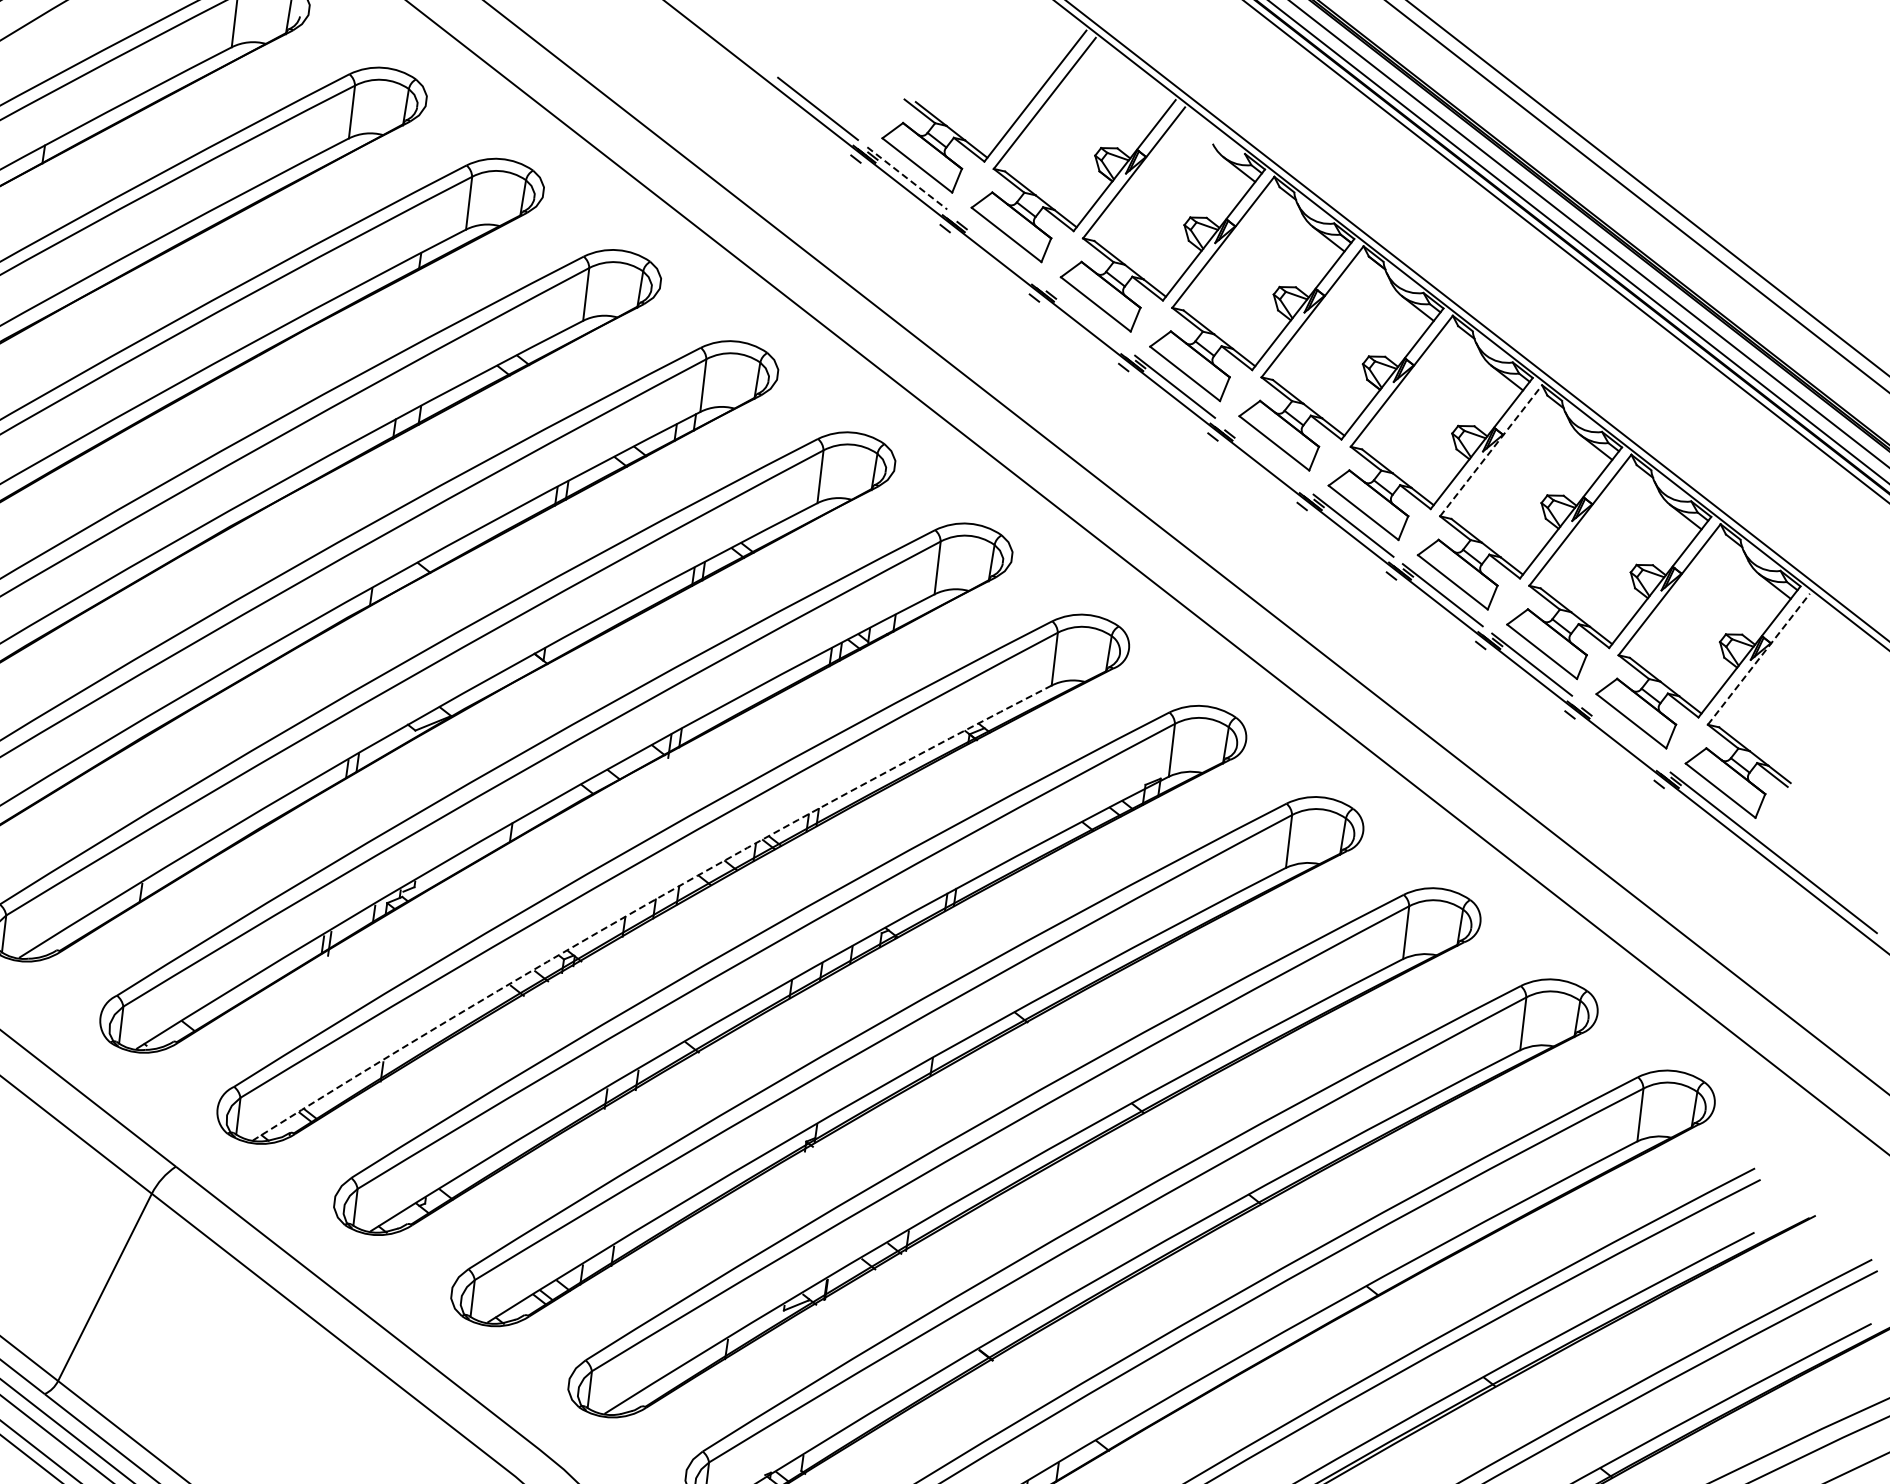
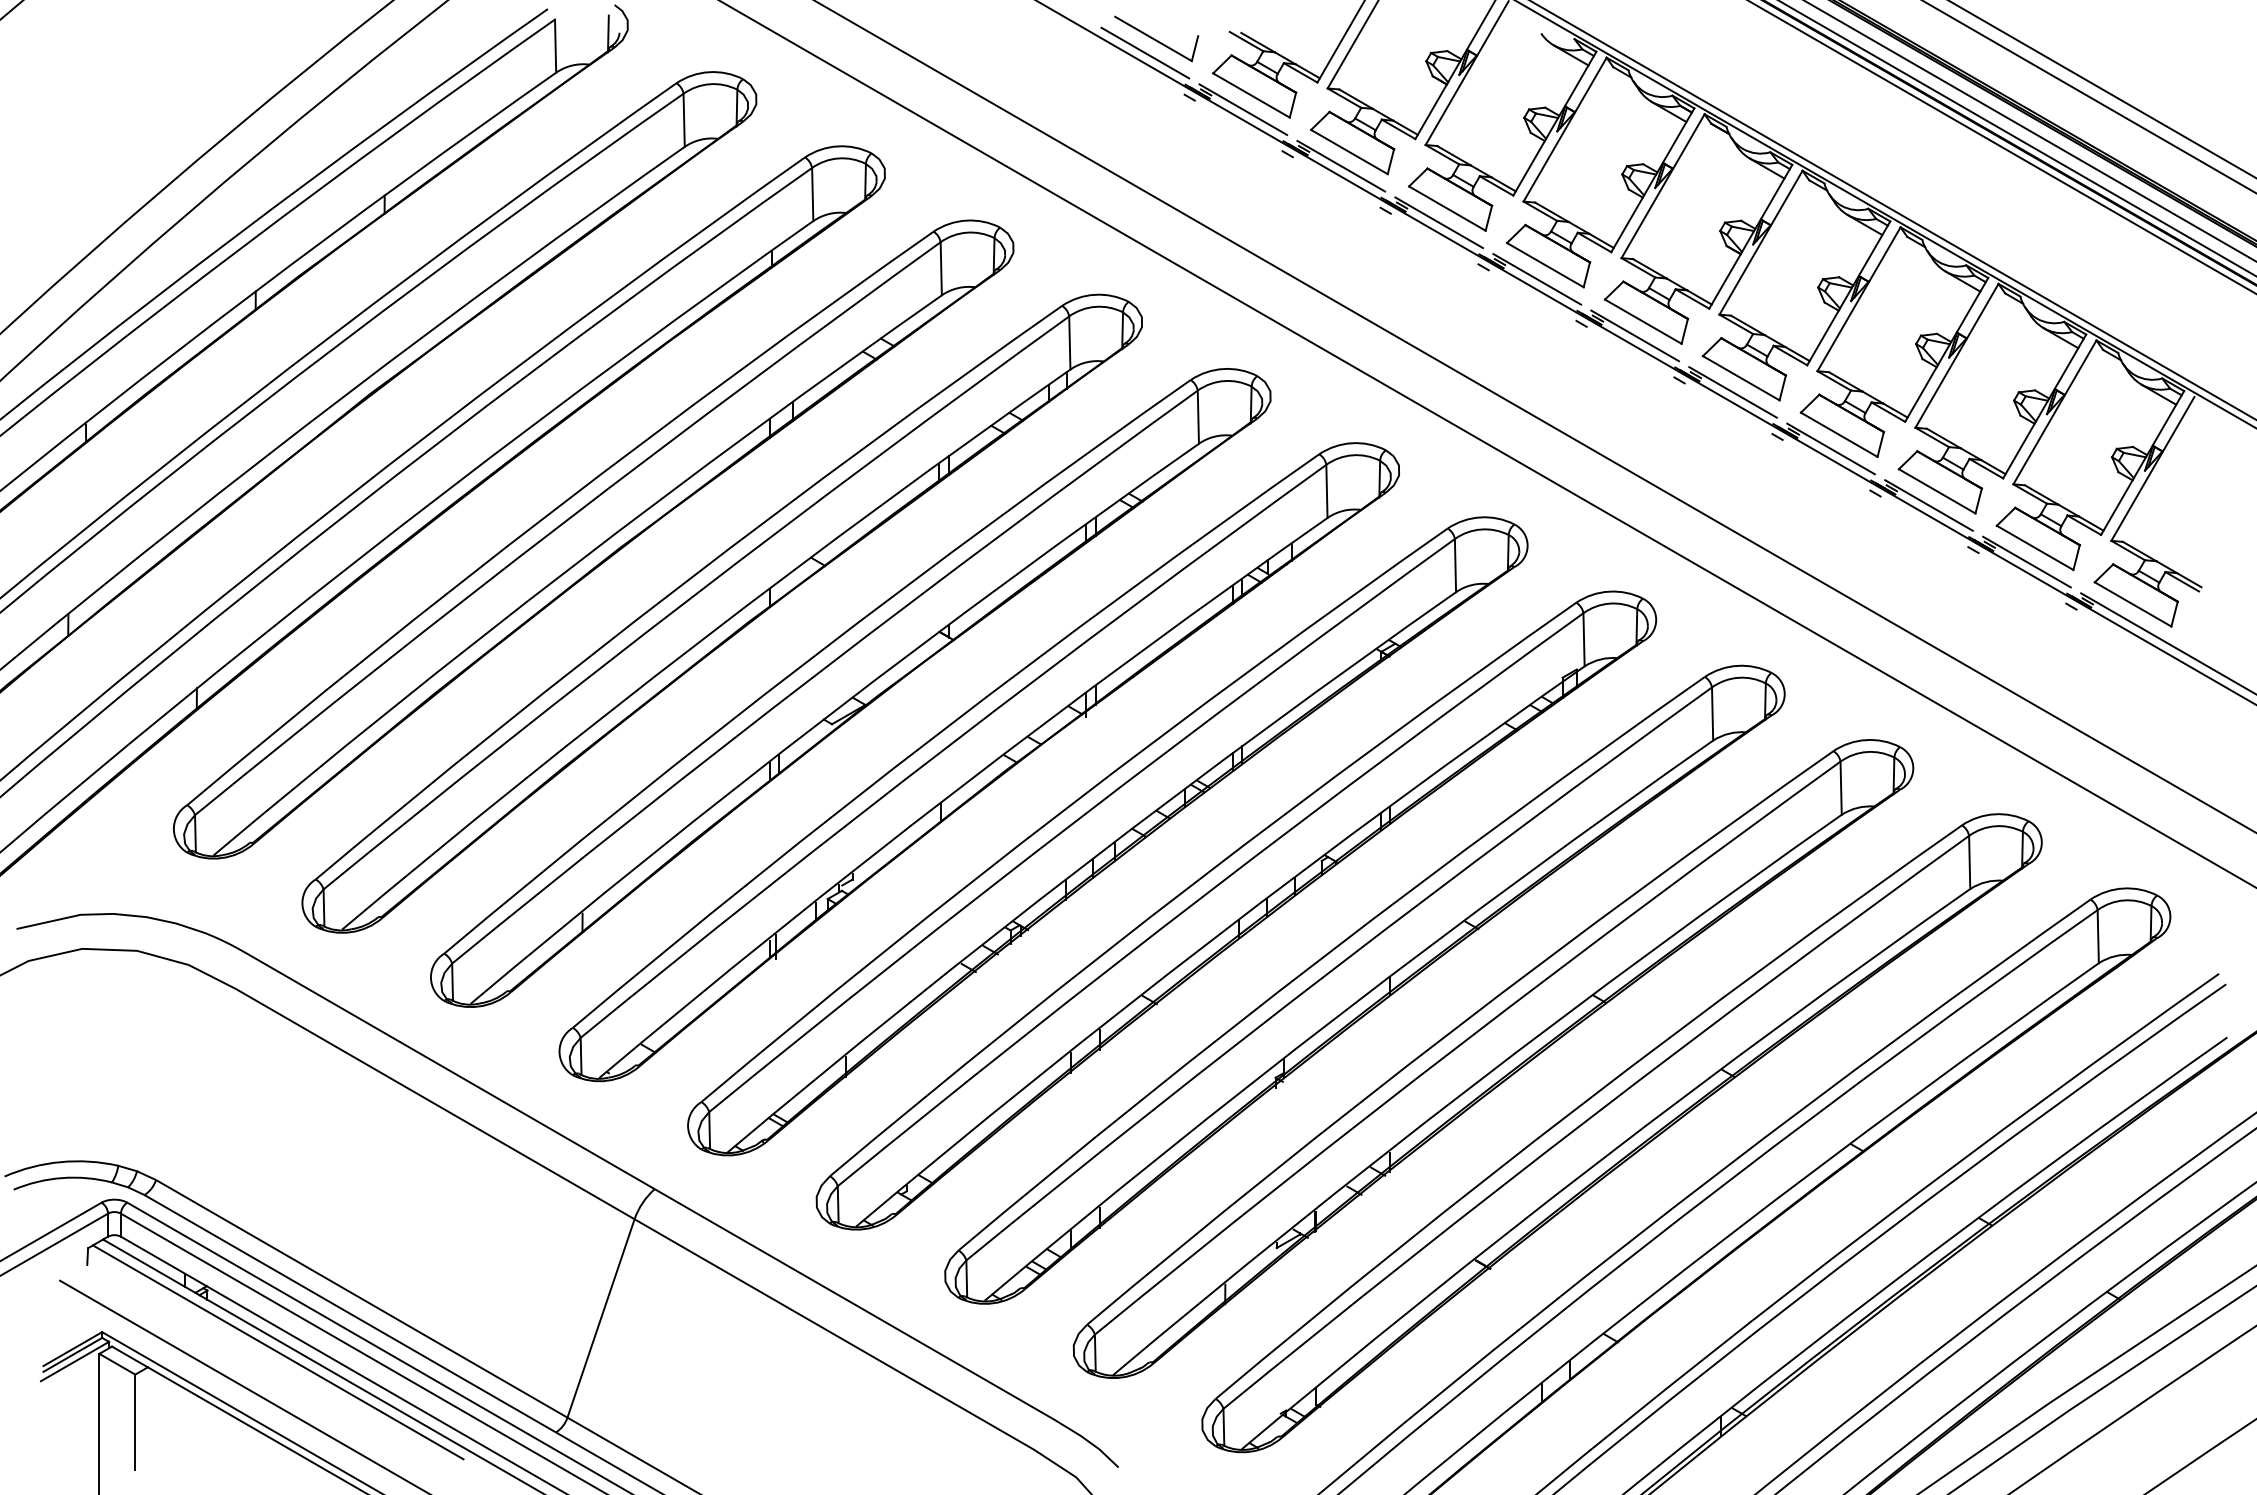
part: (831, 95) -> (1156, 38), added
line: (907, 178) -> (1243, 109), dashed -> solid
line: (996, 247) -> (1341, 165), added
line: (1086, 317) -> (1439, 222), added
line: (1491, 450) -> (1859, 298), dashed -> solid
line: (1263, 455) -> (1634, 335), added
line: (1759, 658) -> (2153, 468), dashed -> solid
line: (1620, 733) -> (2026, 561), added
arc: (647, 904) -> (1085, 864), dashed -> solid

